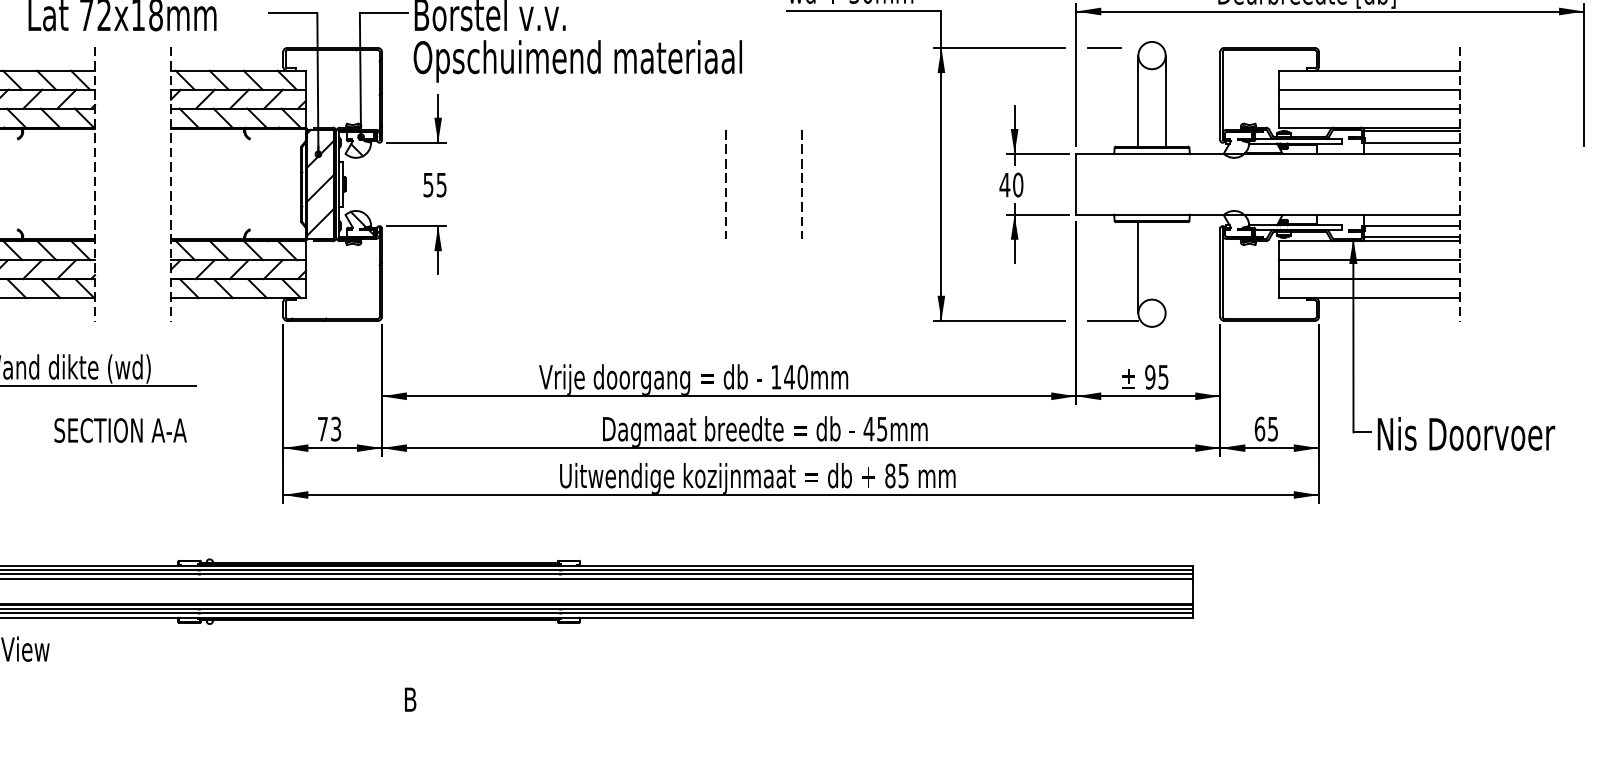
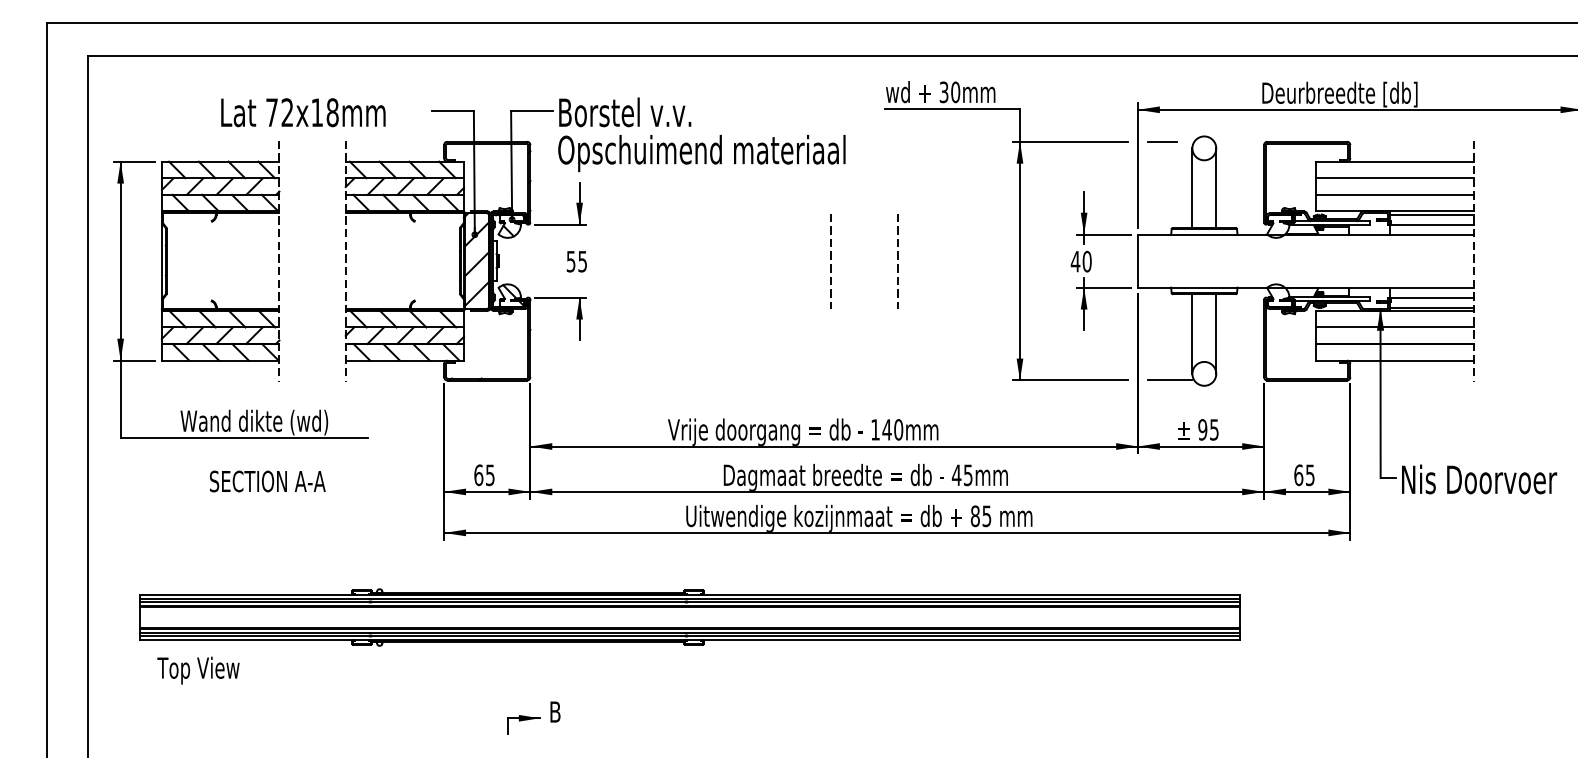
line: (1165, 267) -> (1216, 333), added
text: (329, 429) -> (484, 475), 73 -> 65
text: (120, 430) -> (267, 481), moved
part: (374, 713) -> (523, 724), added

